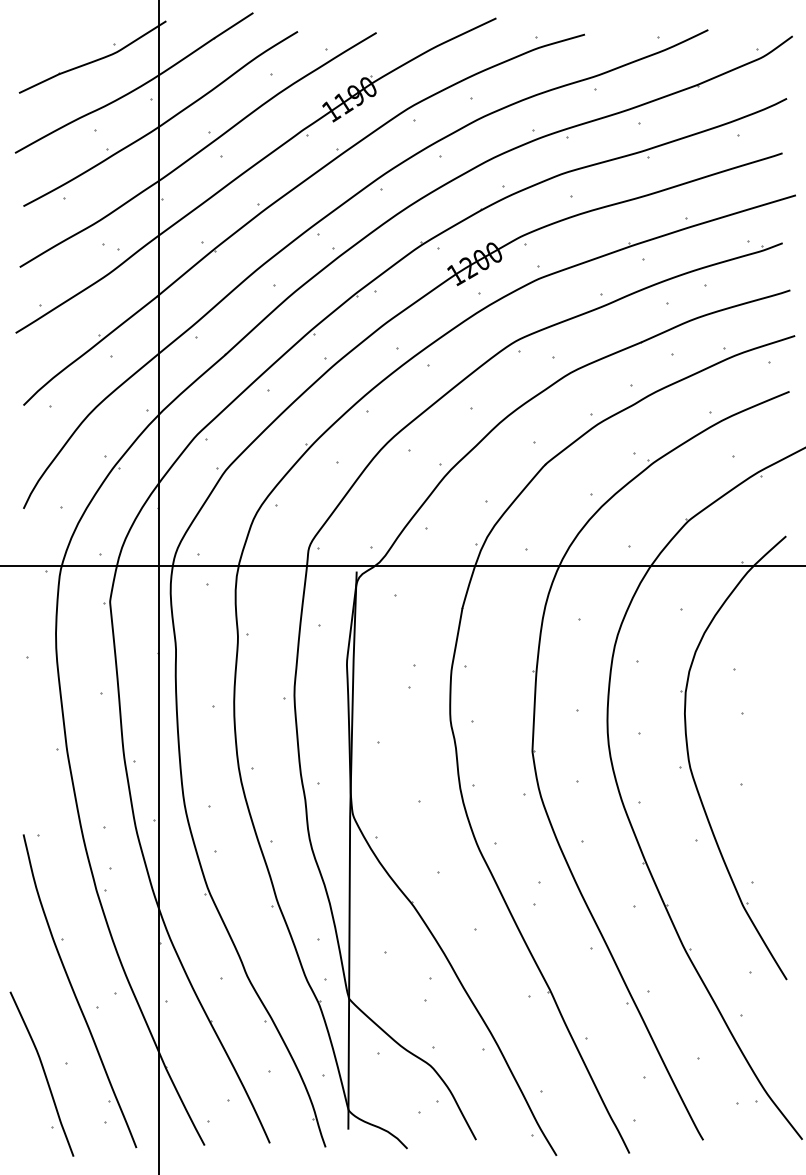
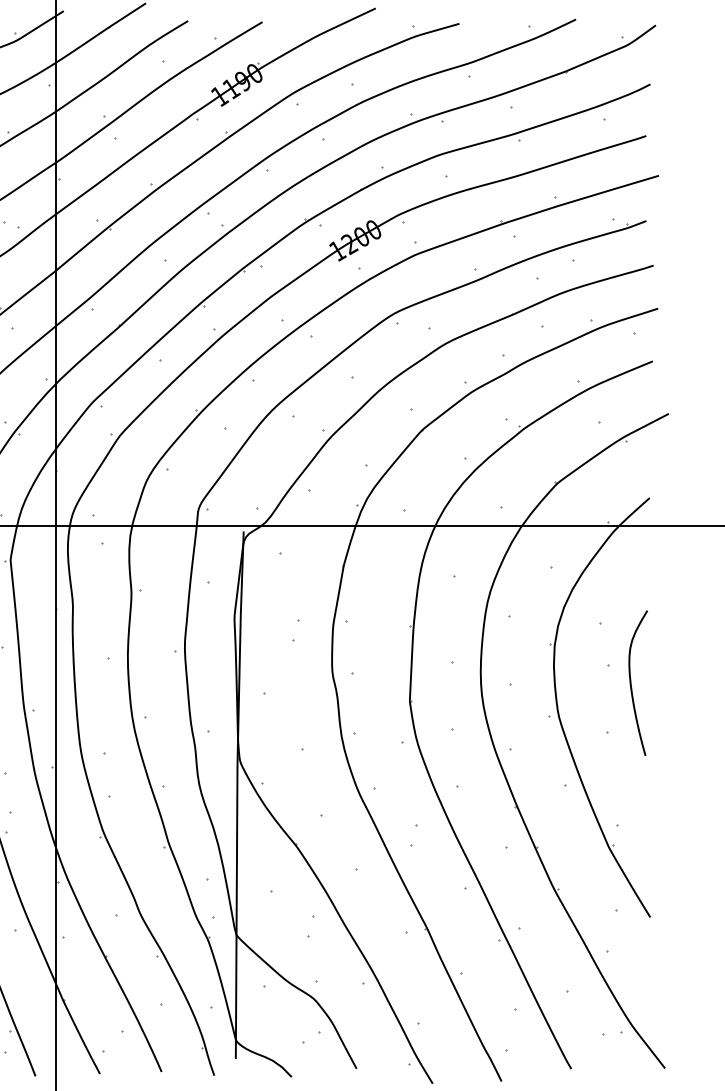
curve: (767, 734) -> (632, 685), added

